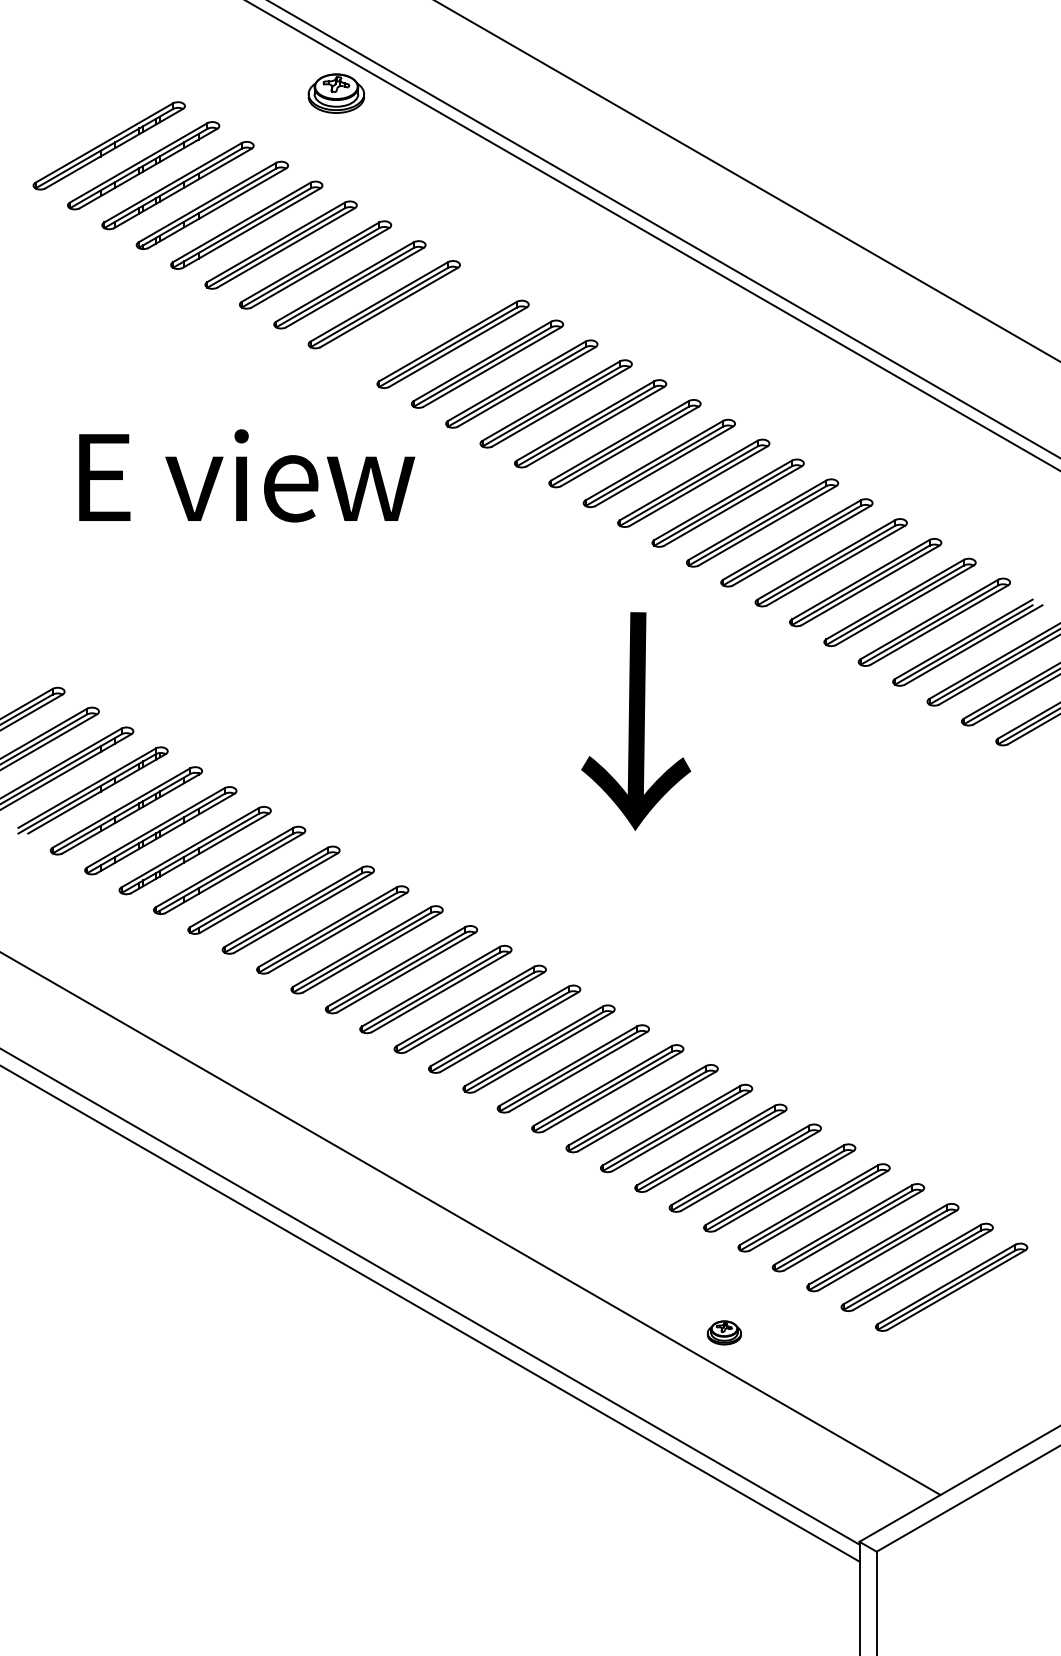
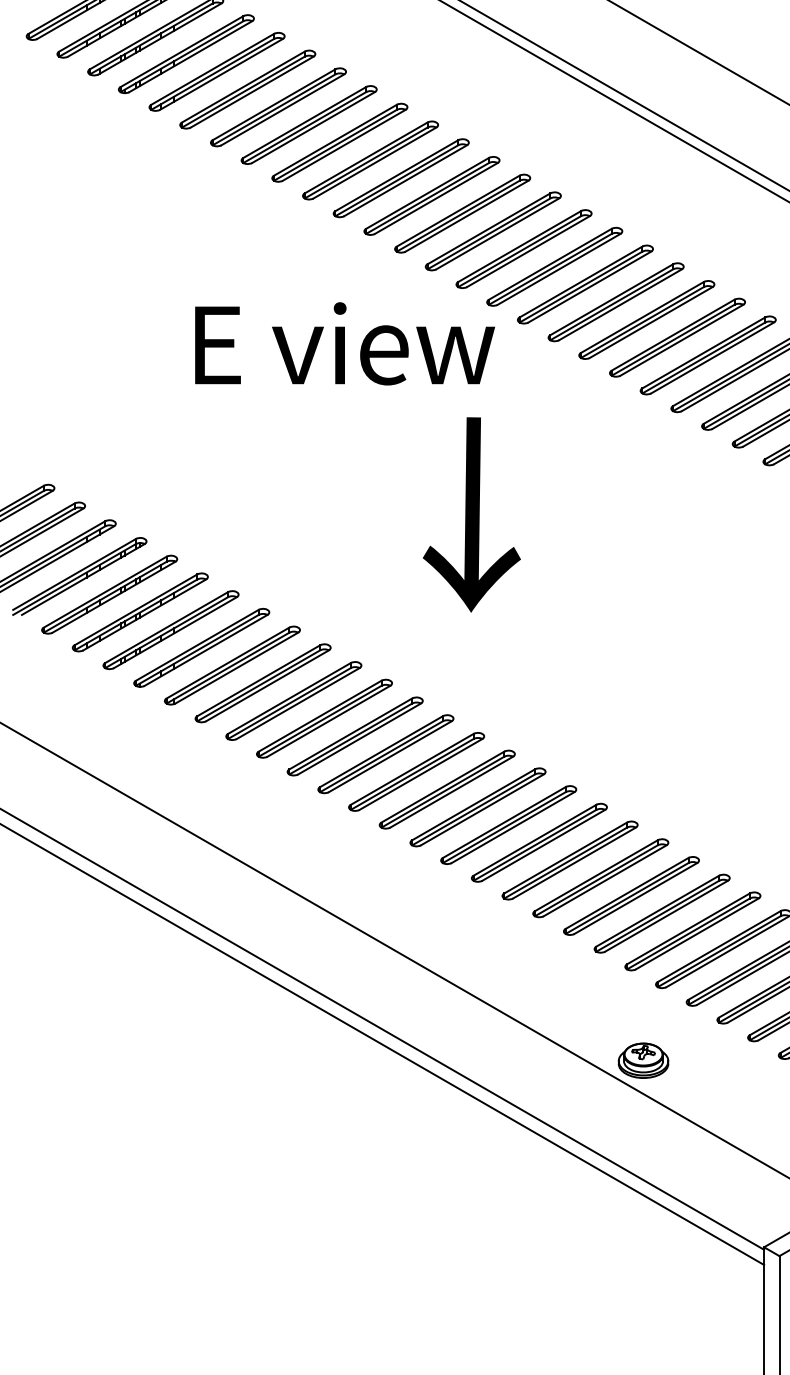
part: (418, 324) -> (370, 160), added
text: (247, 475) -> (345, 343), moved
text: (636, 721) -> (472, 514), moved
part: (724, 1332) -> (643, 1060), size x1.67

